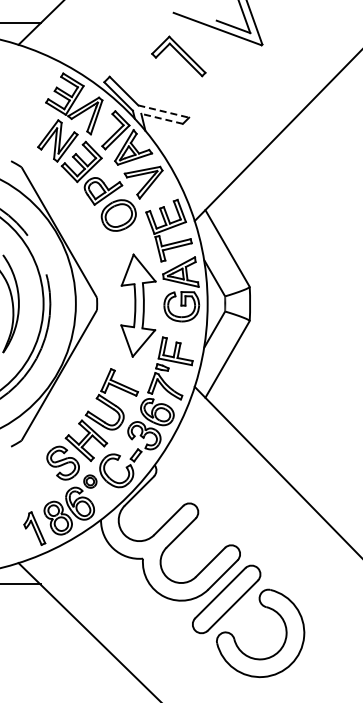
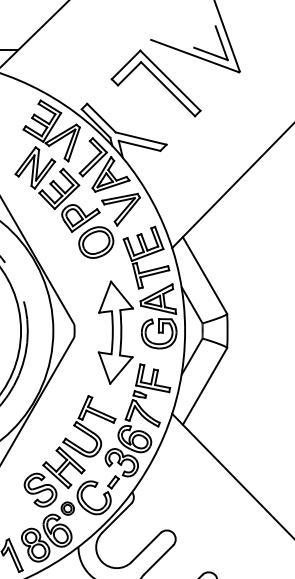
part: (178, 56) -> (155, 83), size x1.67
line: (164, 111) -> (141, 138), dashed -> solid
line: (161, 118) -> (138, 145), dashed -> solid

